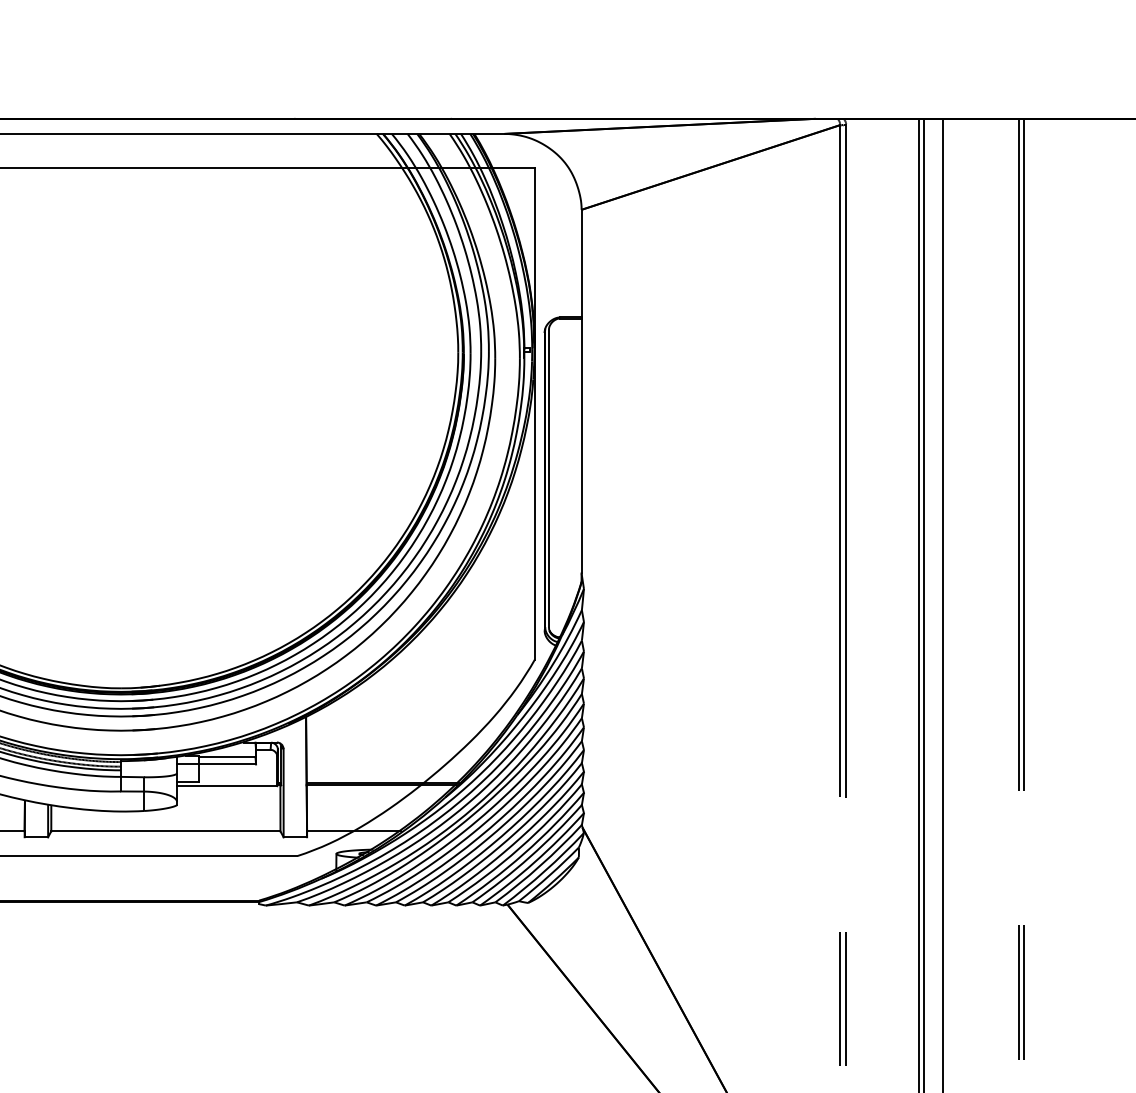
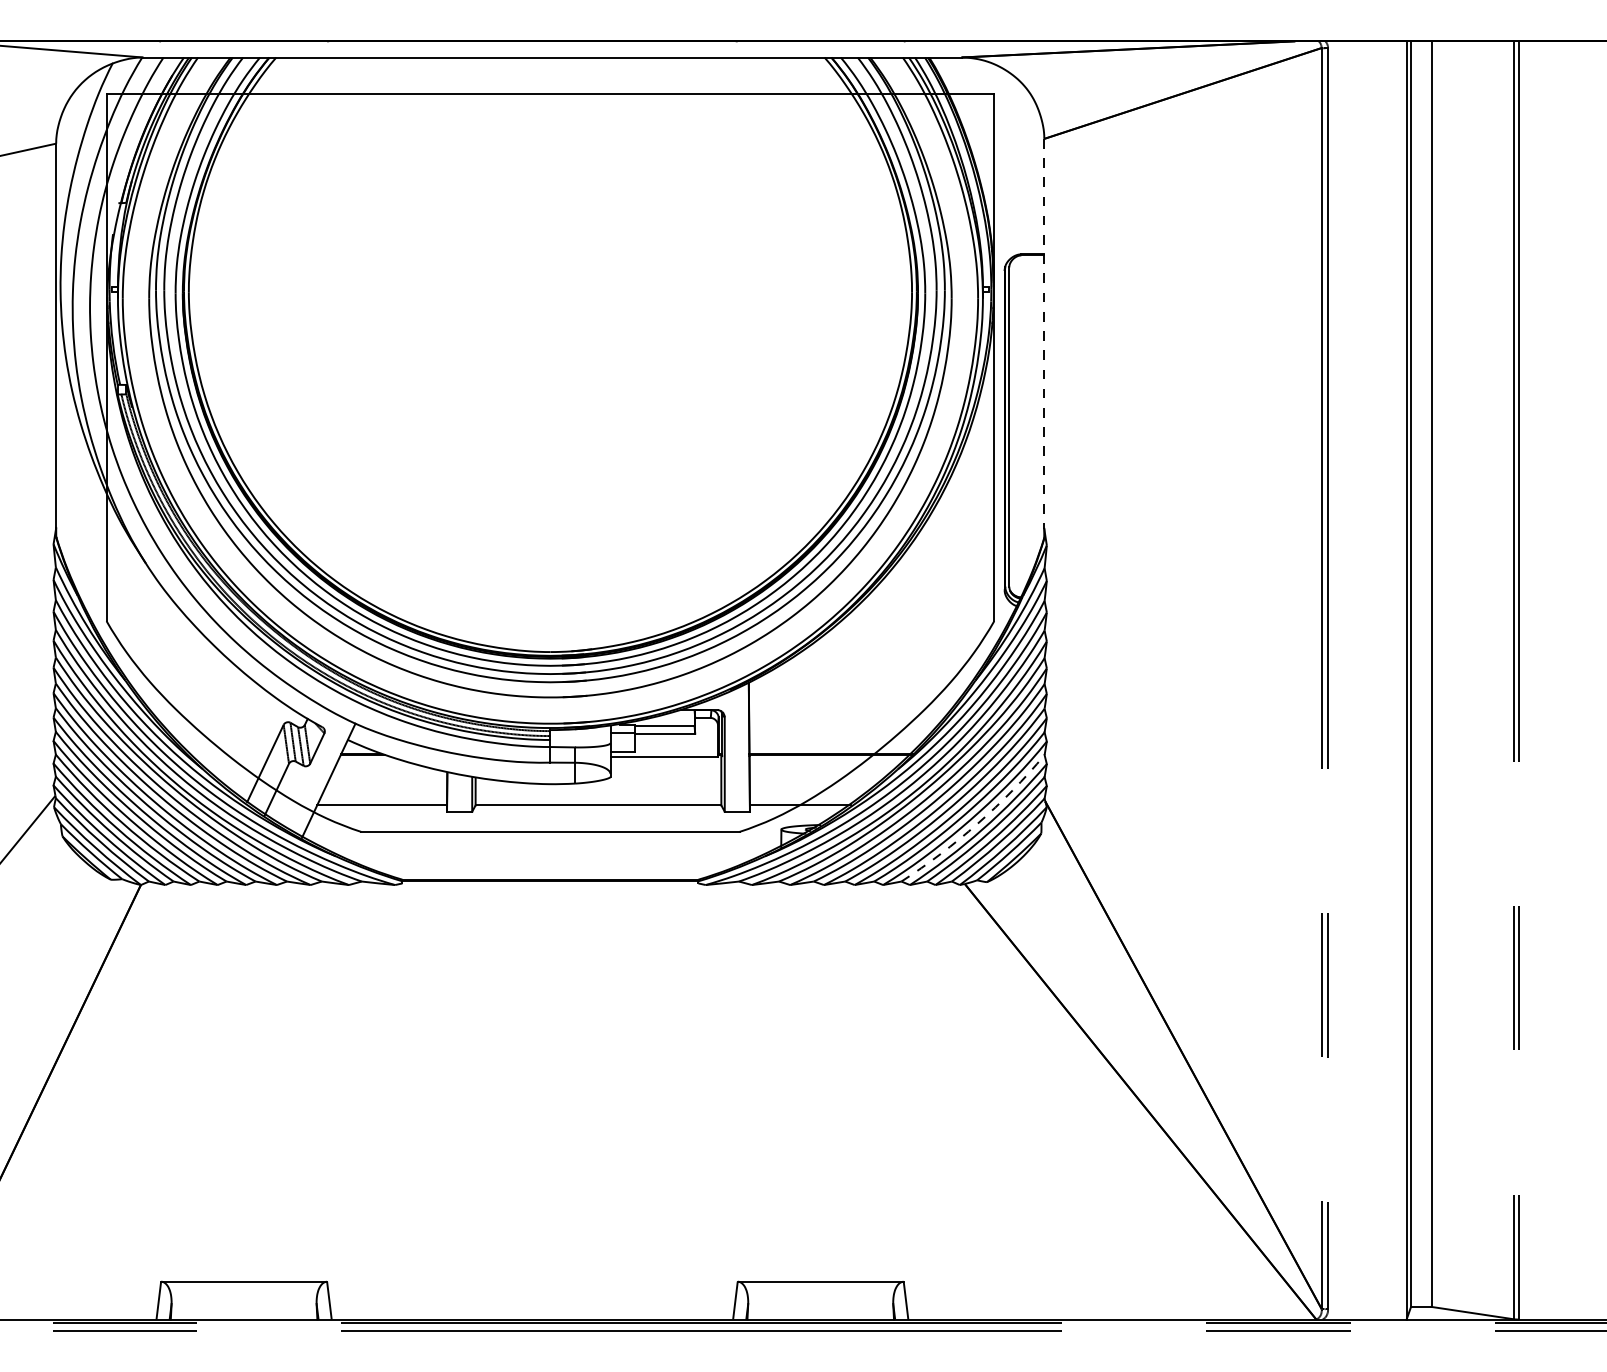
line: (581, 391) -> (1044, 333), solid -> dashed
arc: (519, 848) -> (977, 823), solid -> dashed

